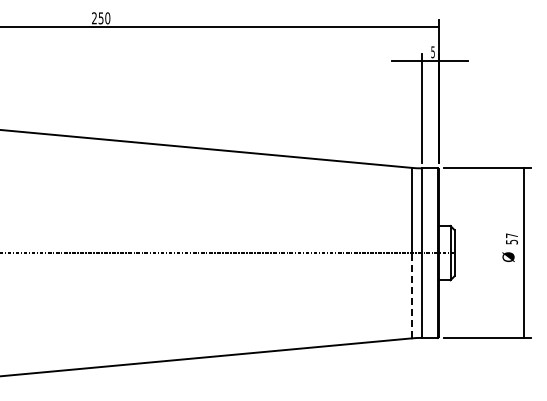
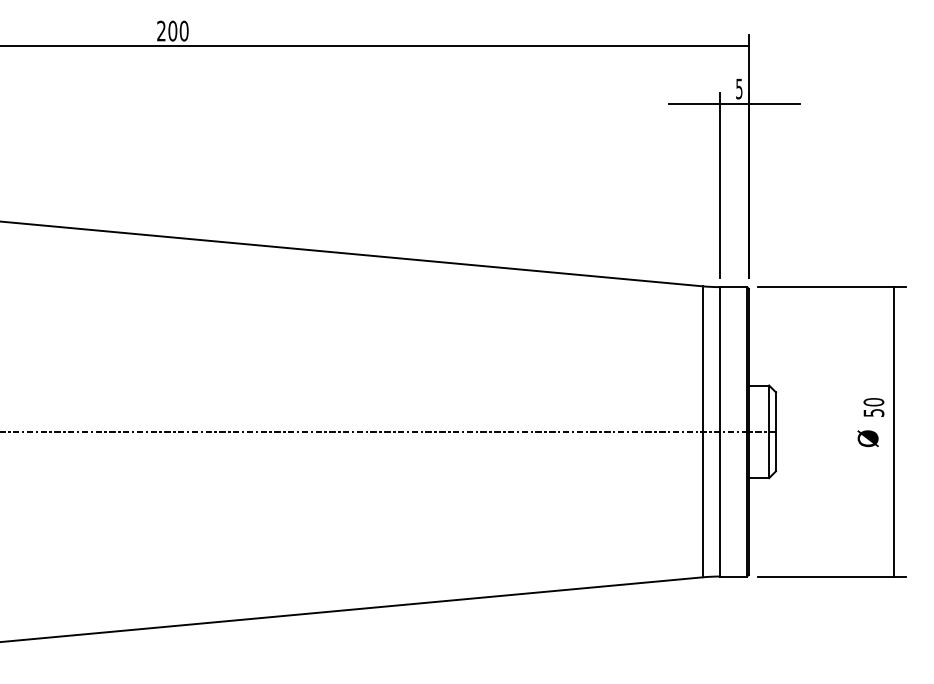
text: (100, 18) -> (171, 31), 250 -> 200
text: (511, 235) -> (873, 401), 57 -> 50
line: (411, 295) -> (702, 504), dashed -> solid

